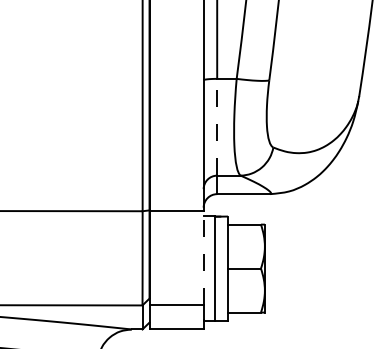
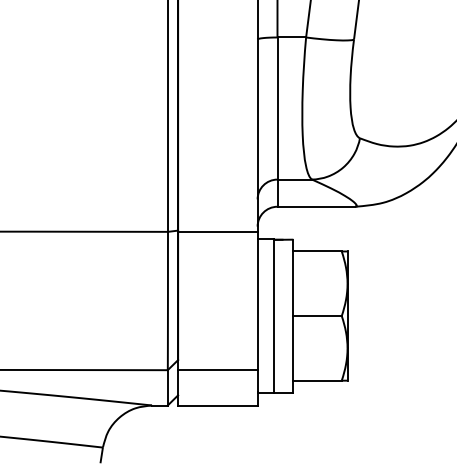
line: (217, 126) -> (277, 107), dashed -> solid
line: (203, 257) -> (257, 299), dashed -> solid

